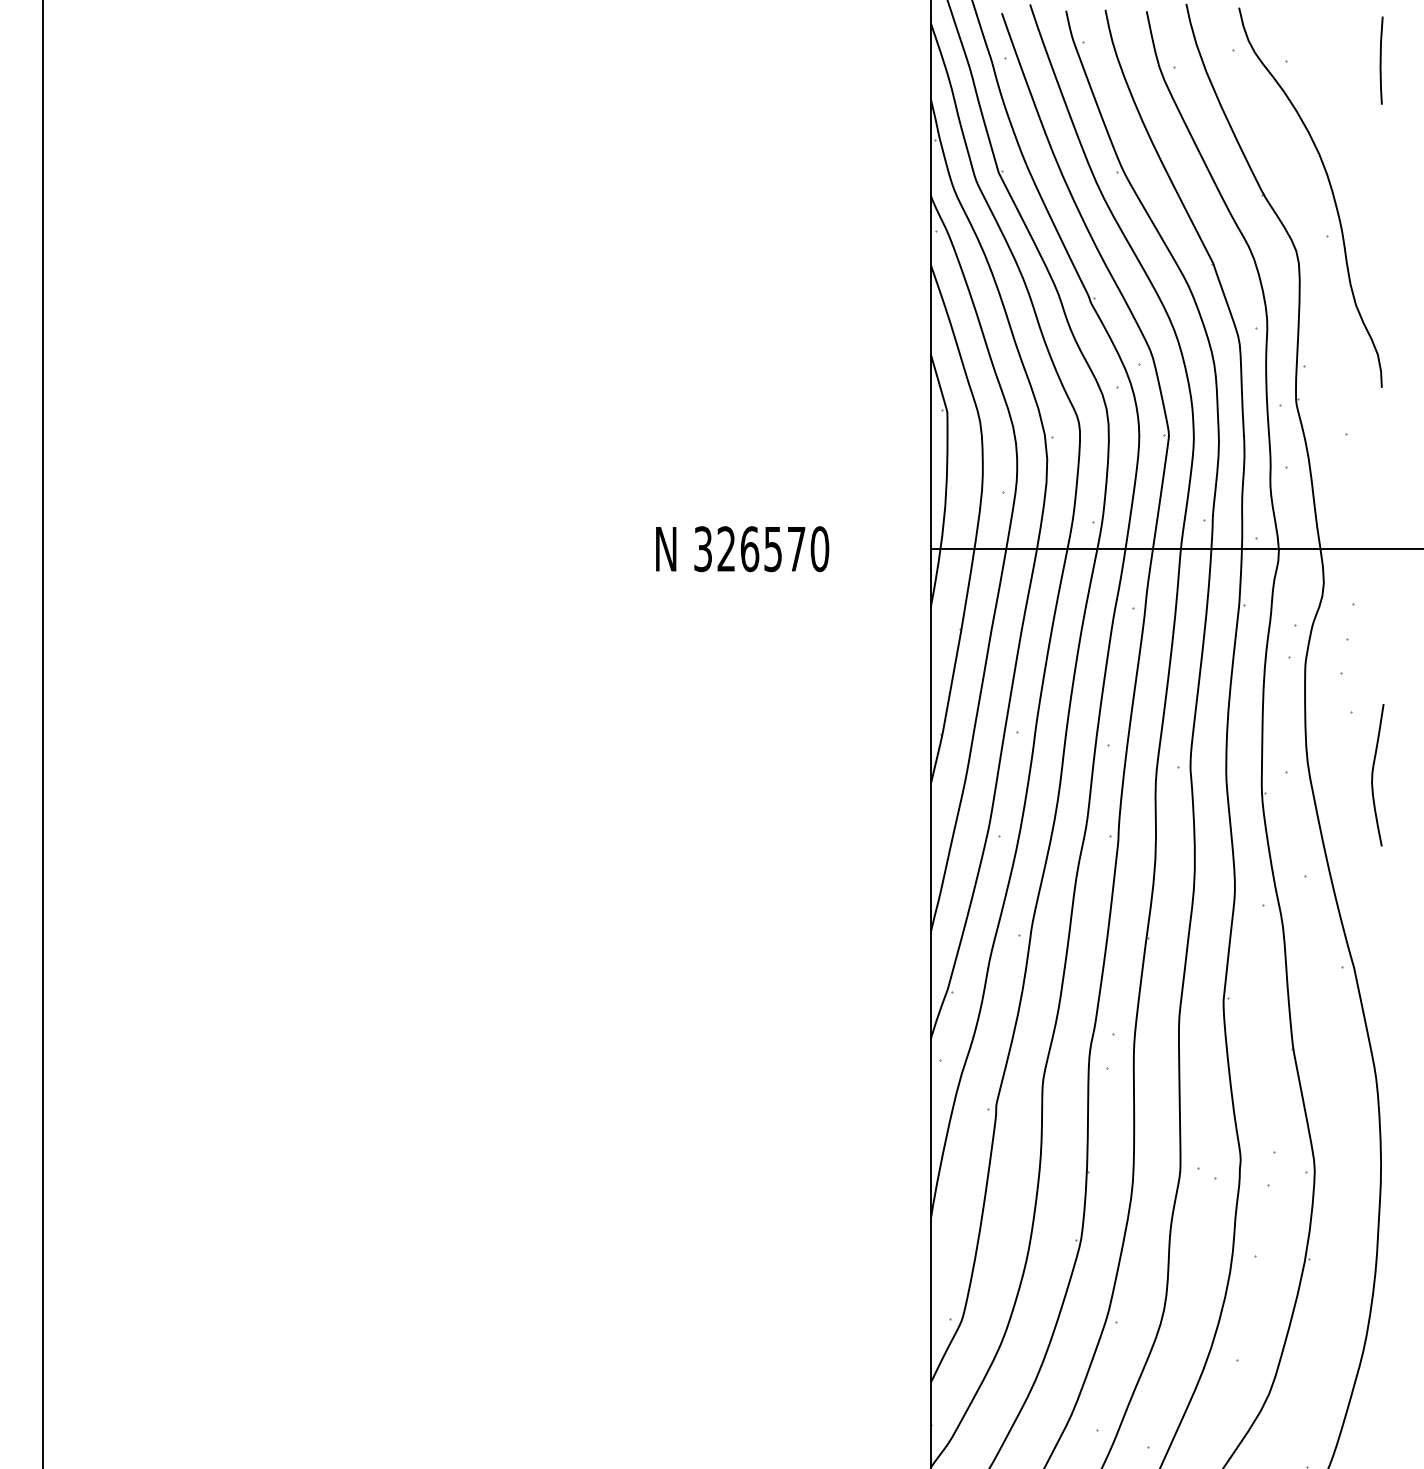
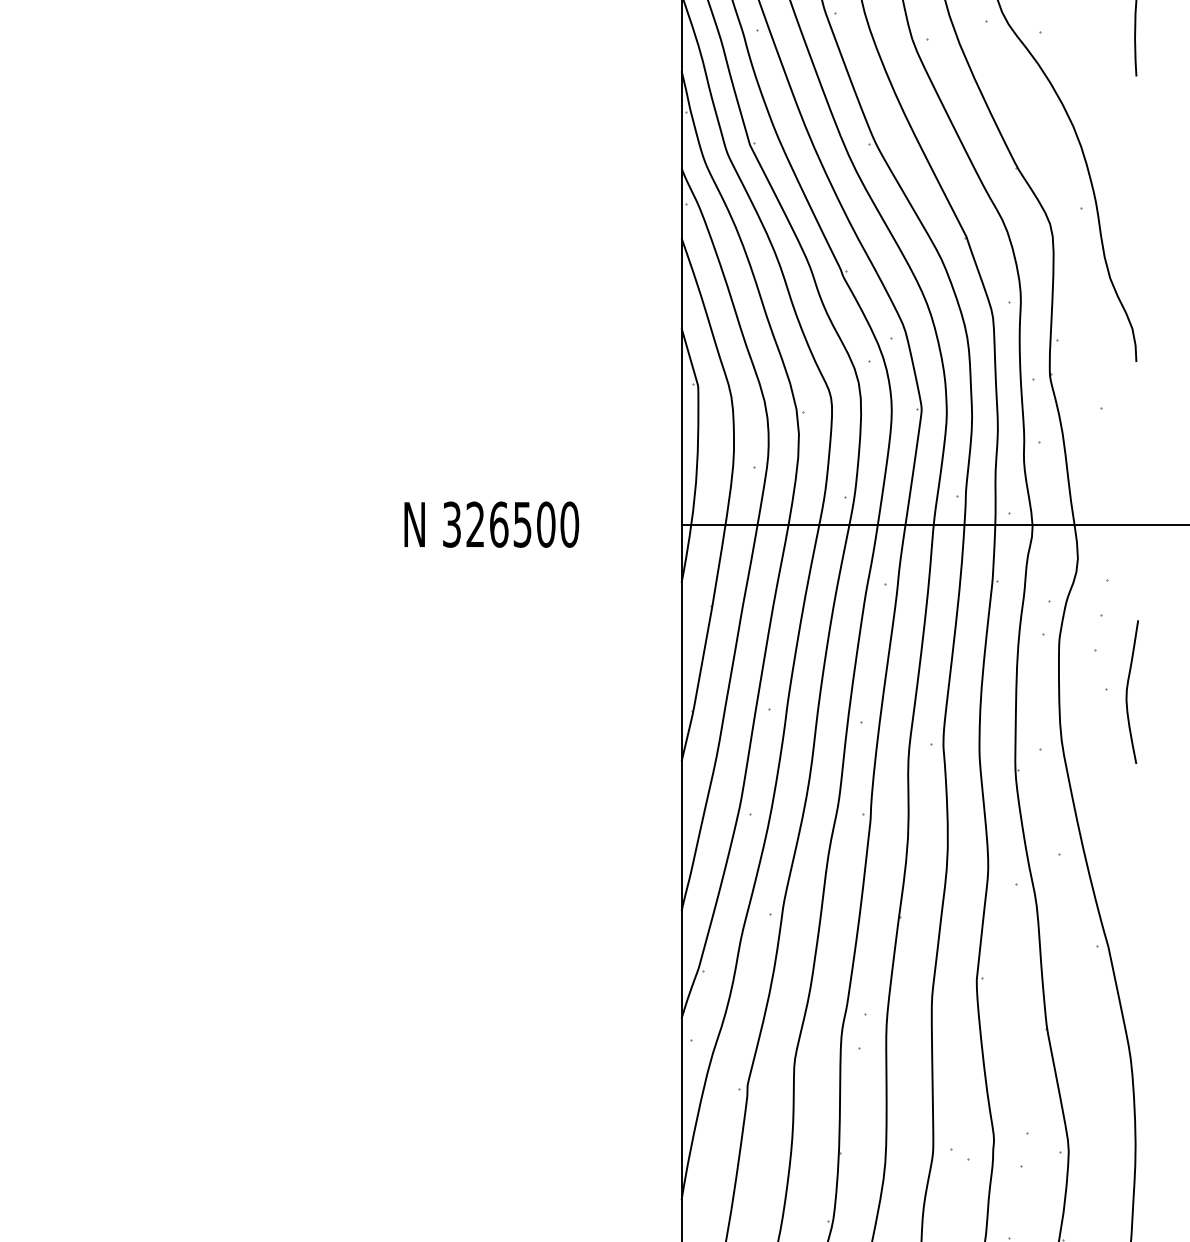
text: (796, 549) -> (546, 525), 326570 -> 326500
curve: (1373, 775) -> (1127, 692), moved

